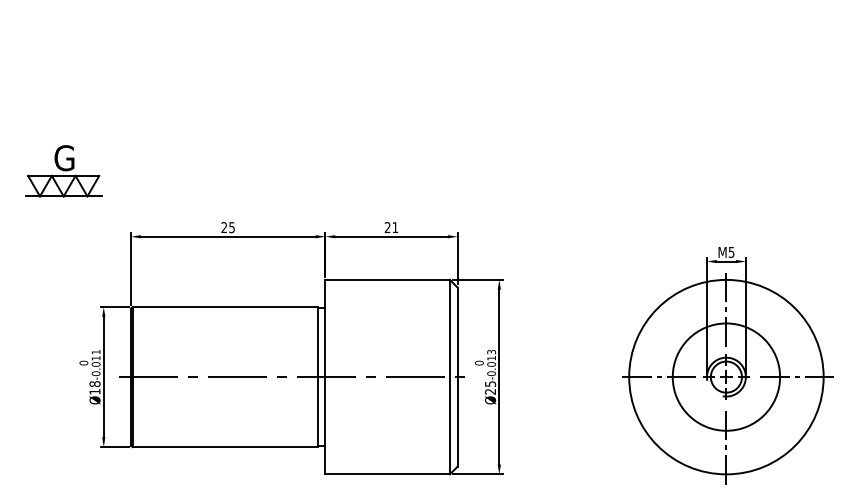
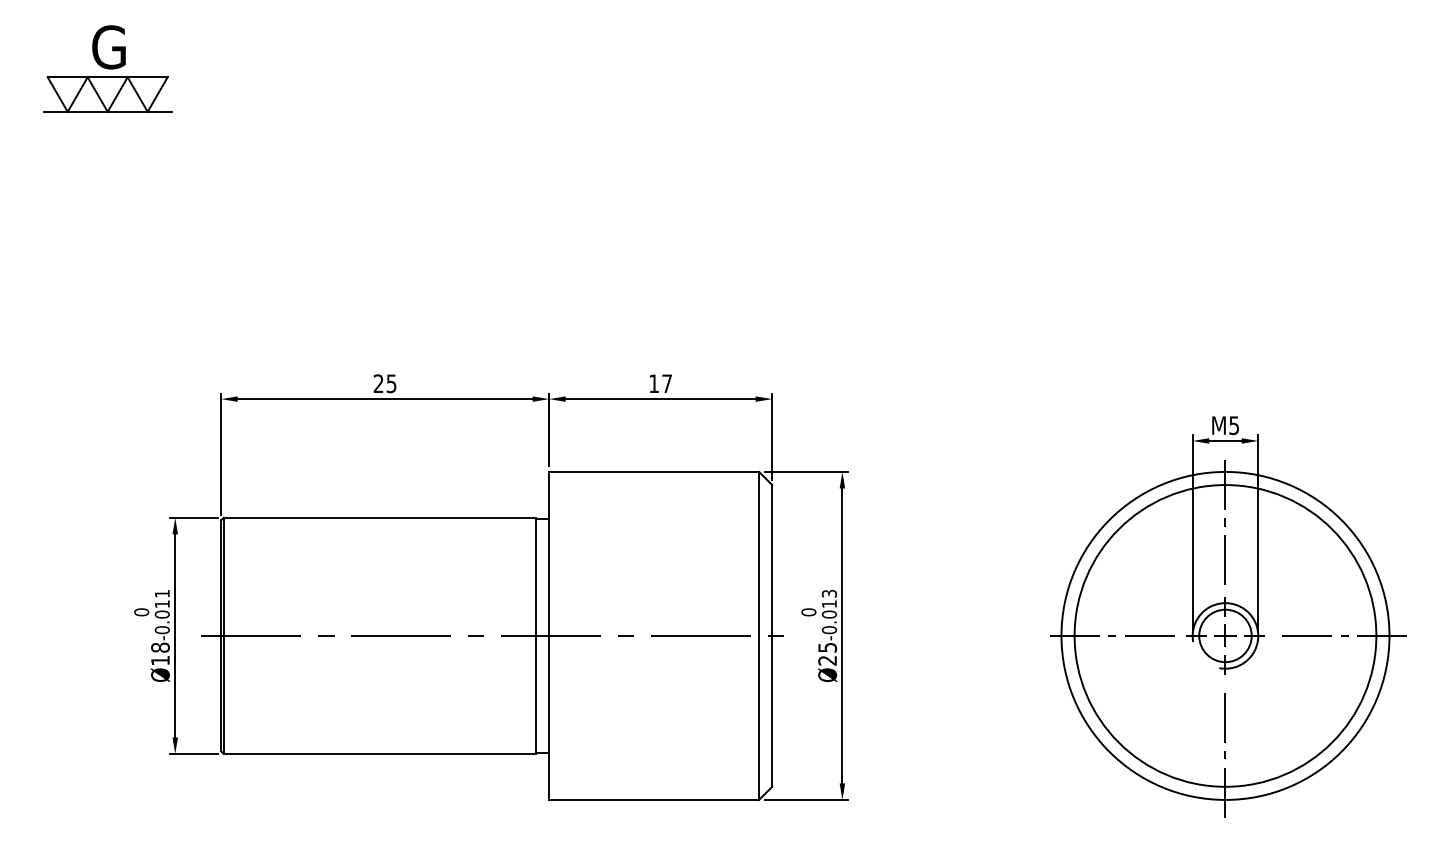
part: (63, 171) -> (107, 69), moved
text: (391, 227) -> (660, 383), 21 -> 17
circle: (725, 376) -> (1223, 634), size x1.67

